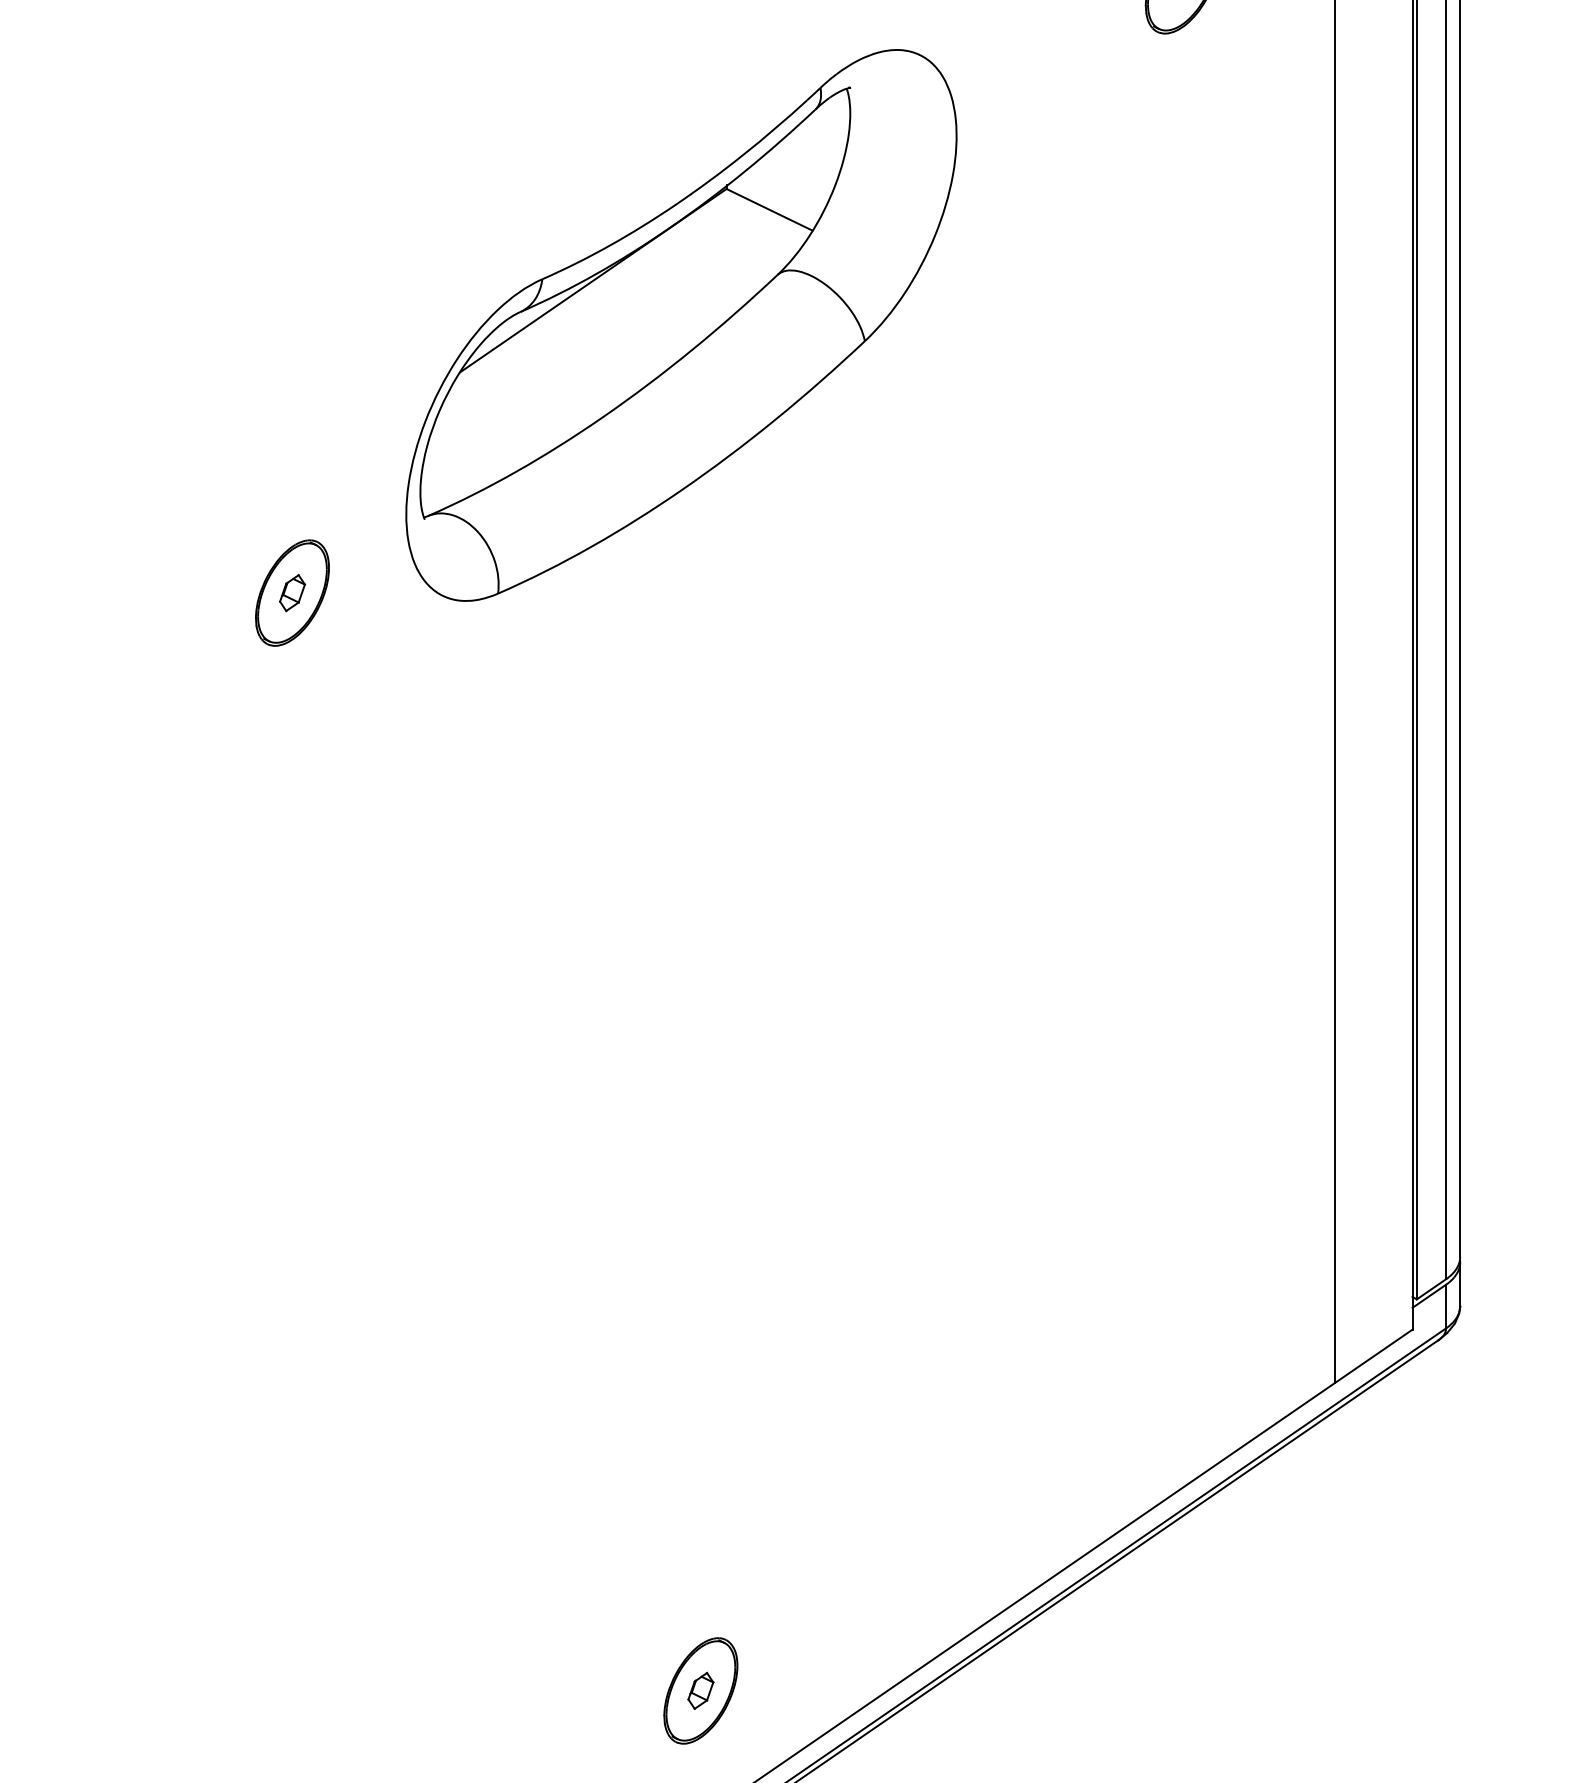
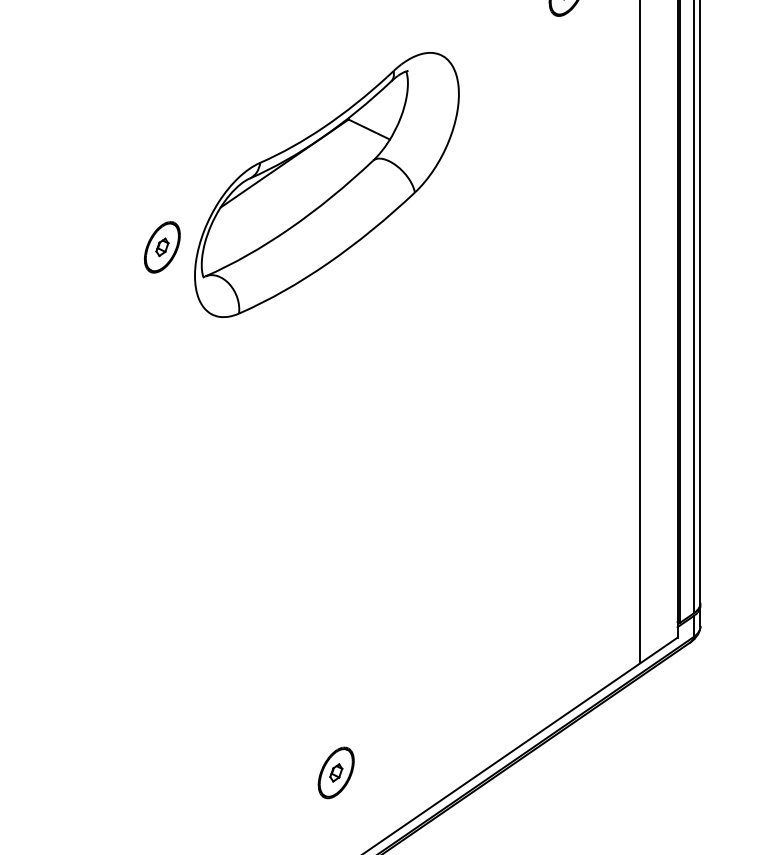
part: (680, 324) -> (326, 184), moved
part: (292, 593) -> (162, 247), moved
part: (699, 1690) -> (335, 772), moved

